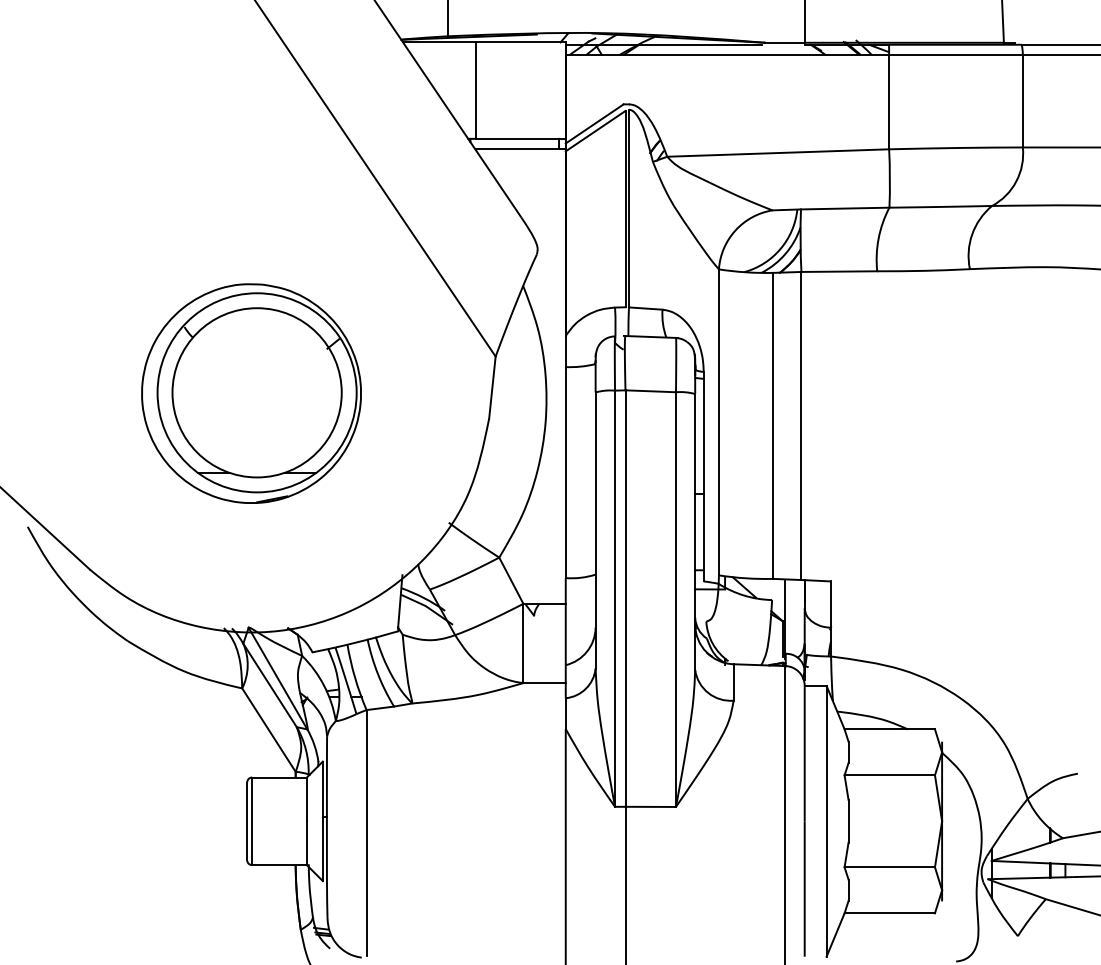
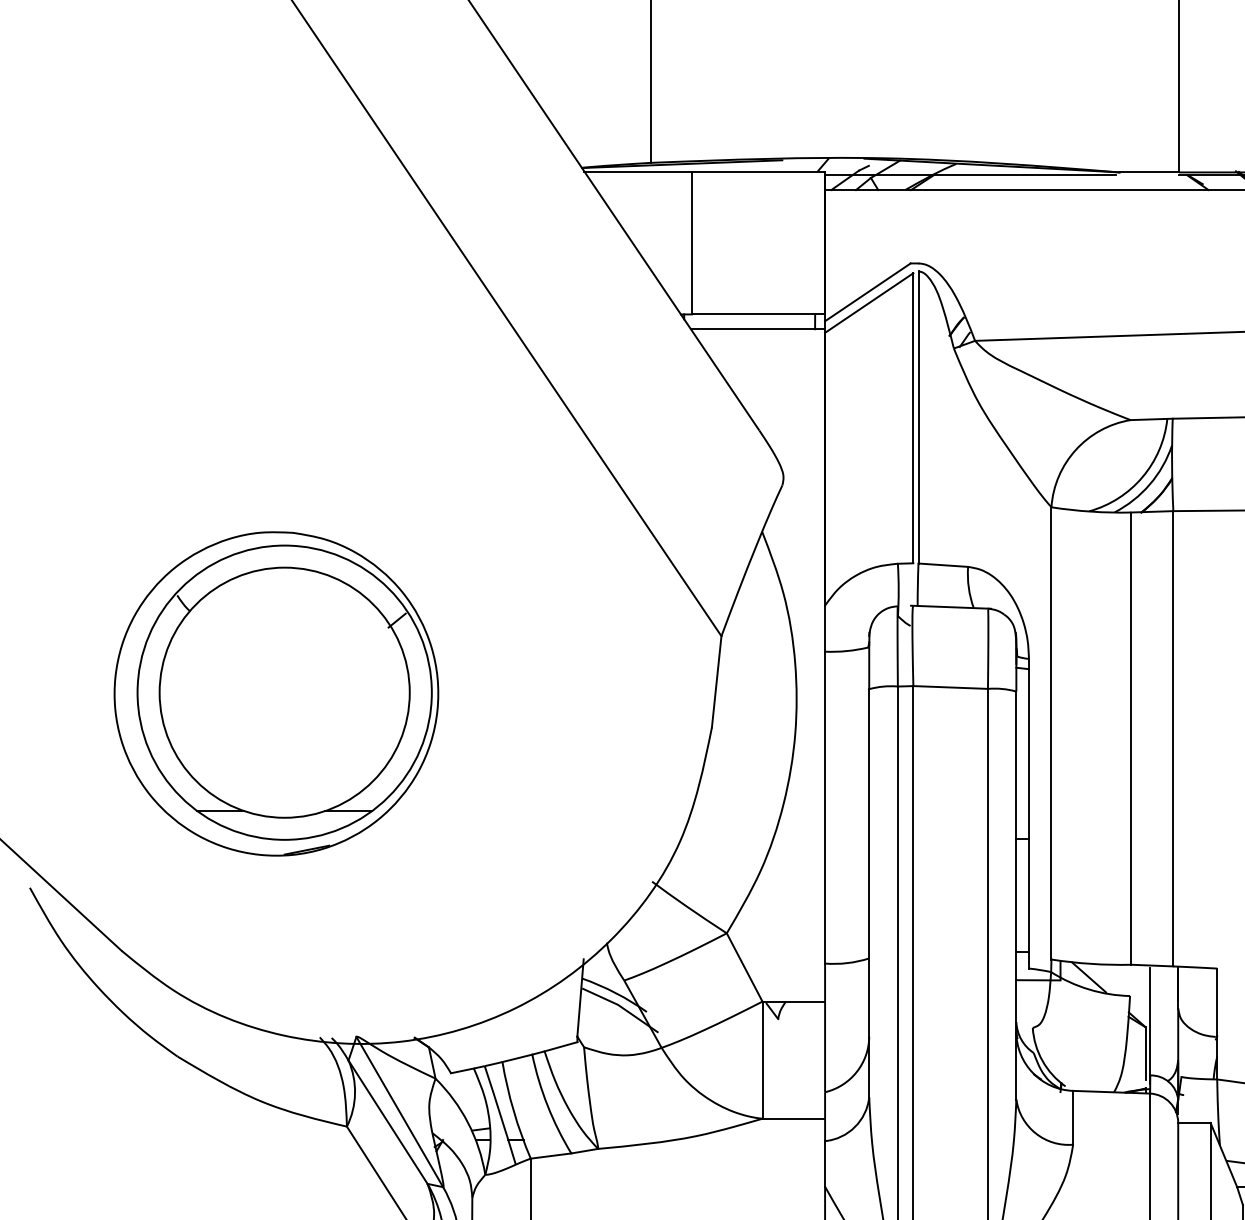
part: (251, 393) -> (276, 693), moved

